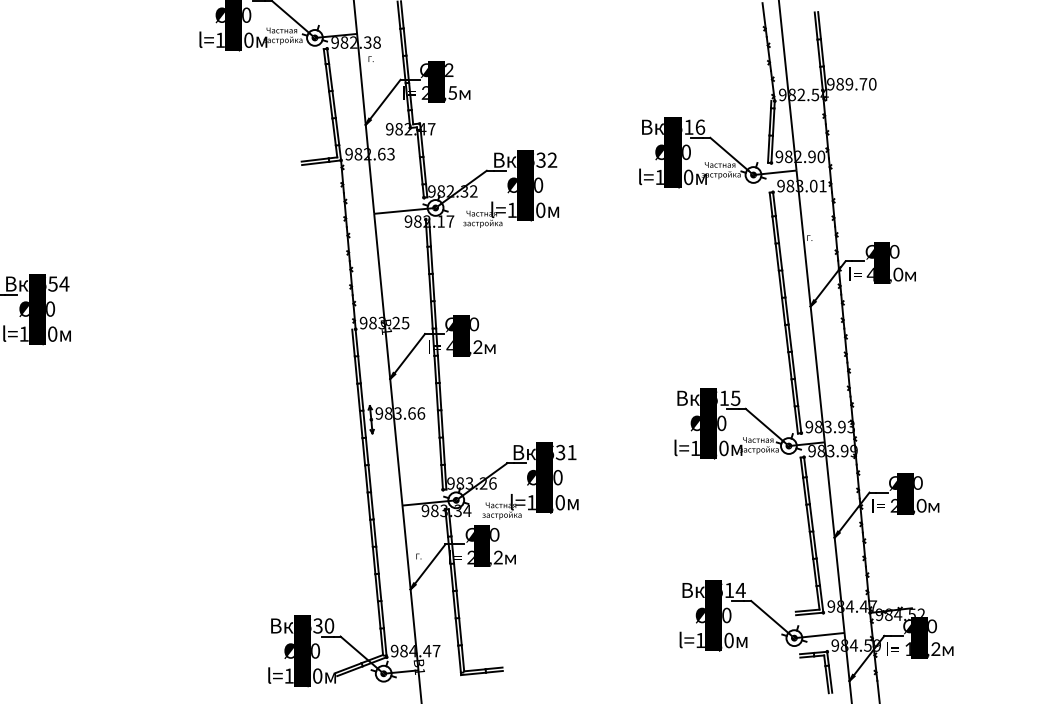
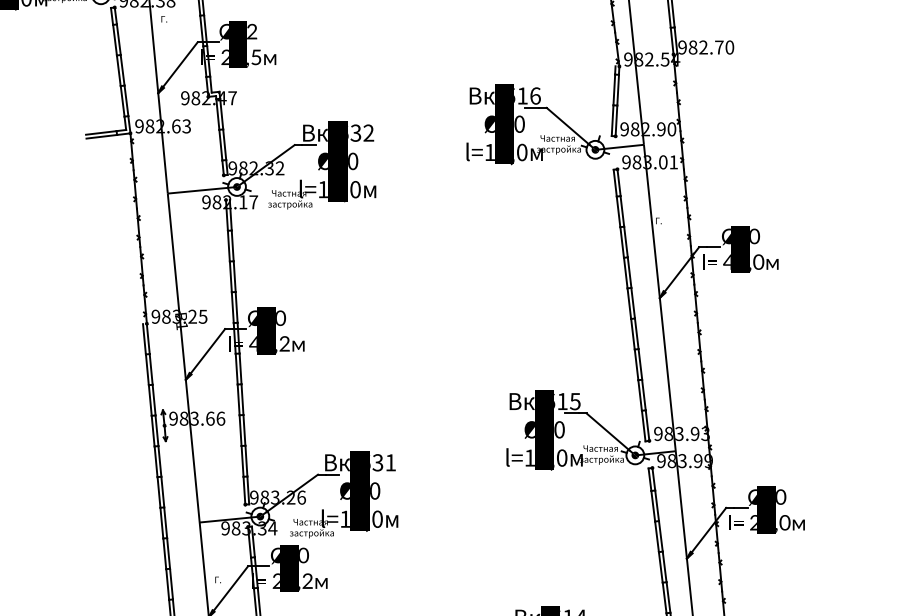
text: (849, 84) -> (703, 47), 989.70 -> 982.70

